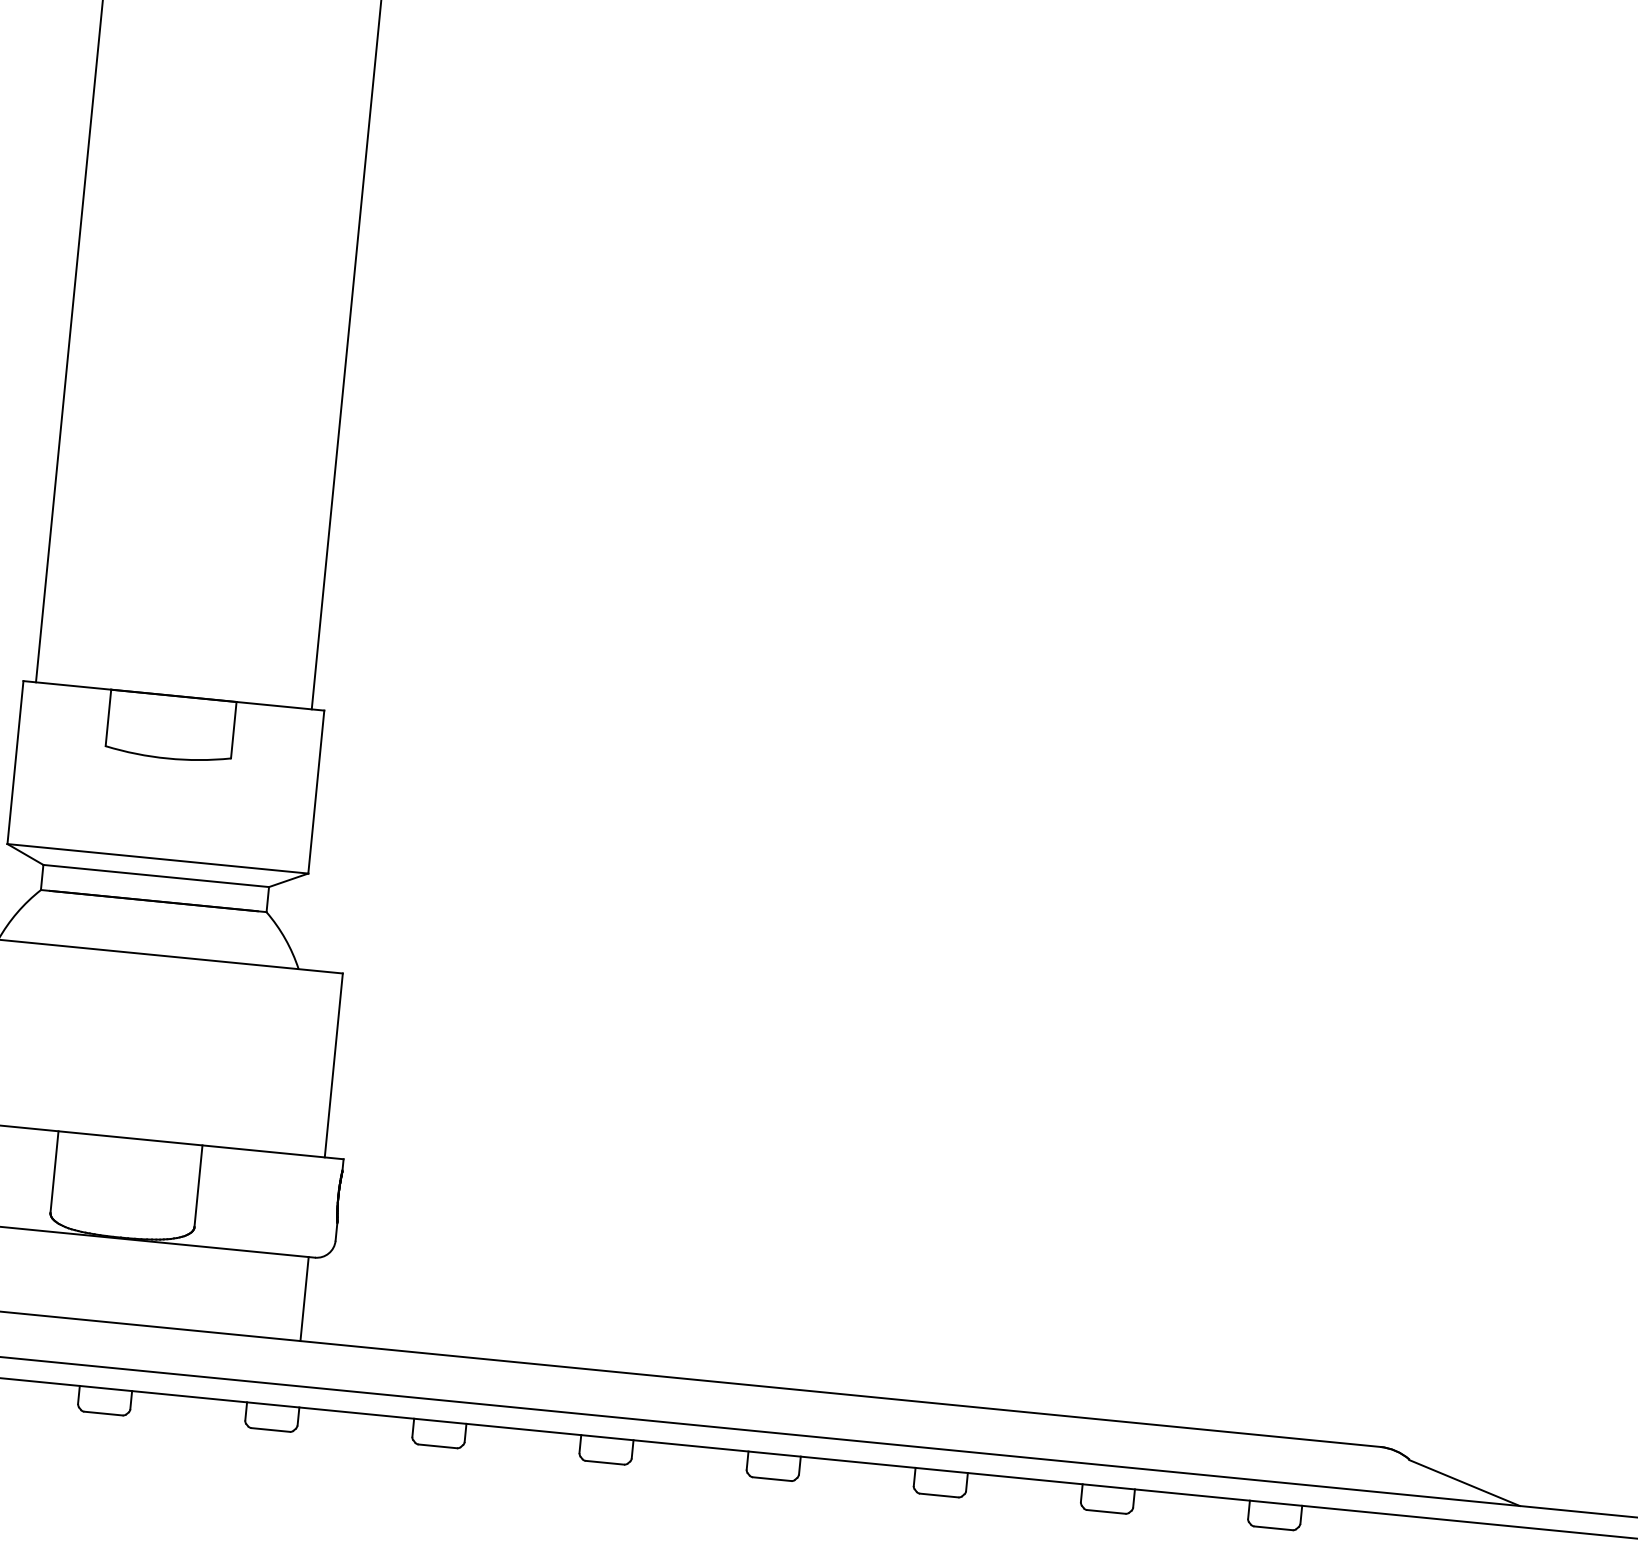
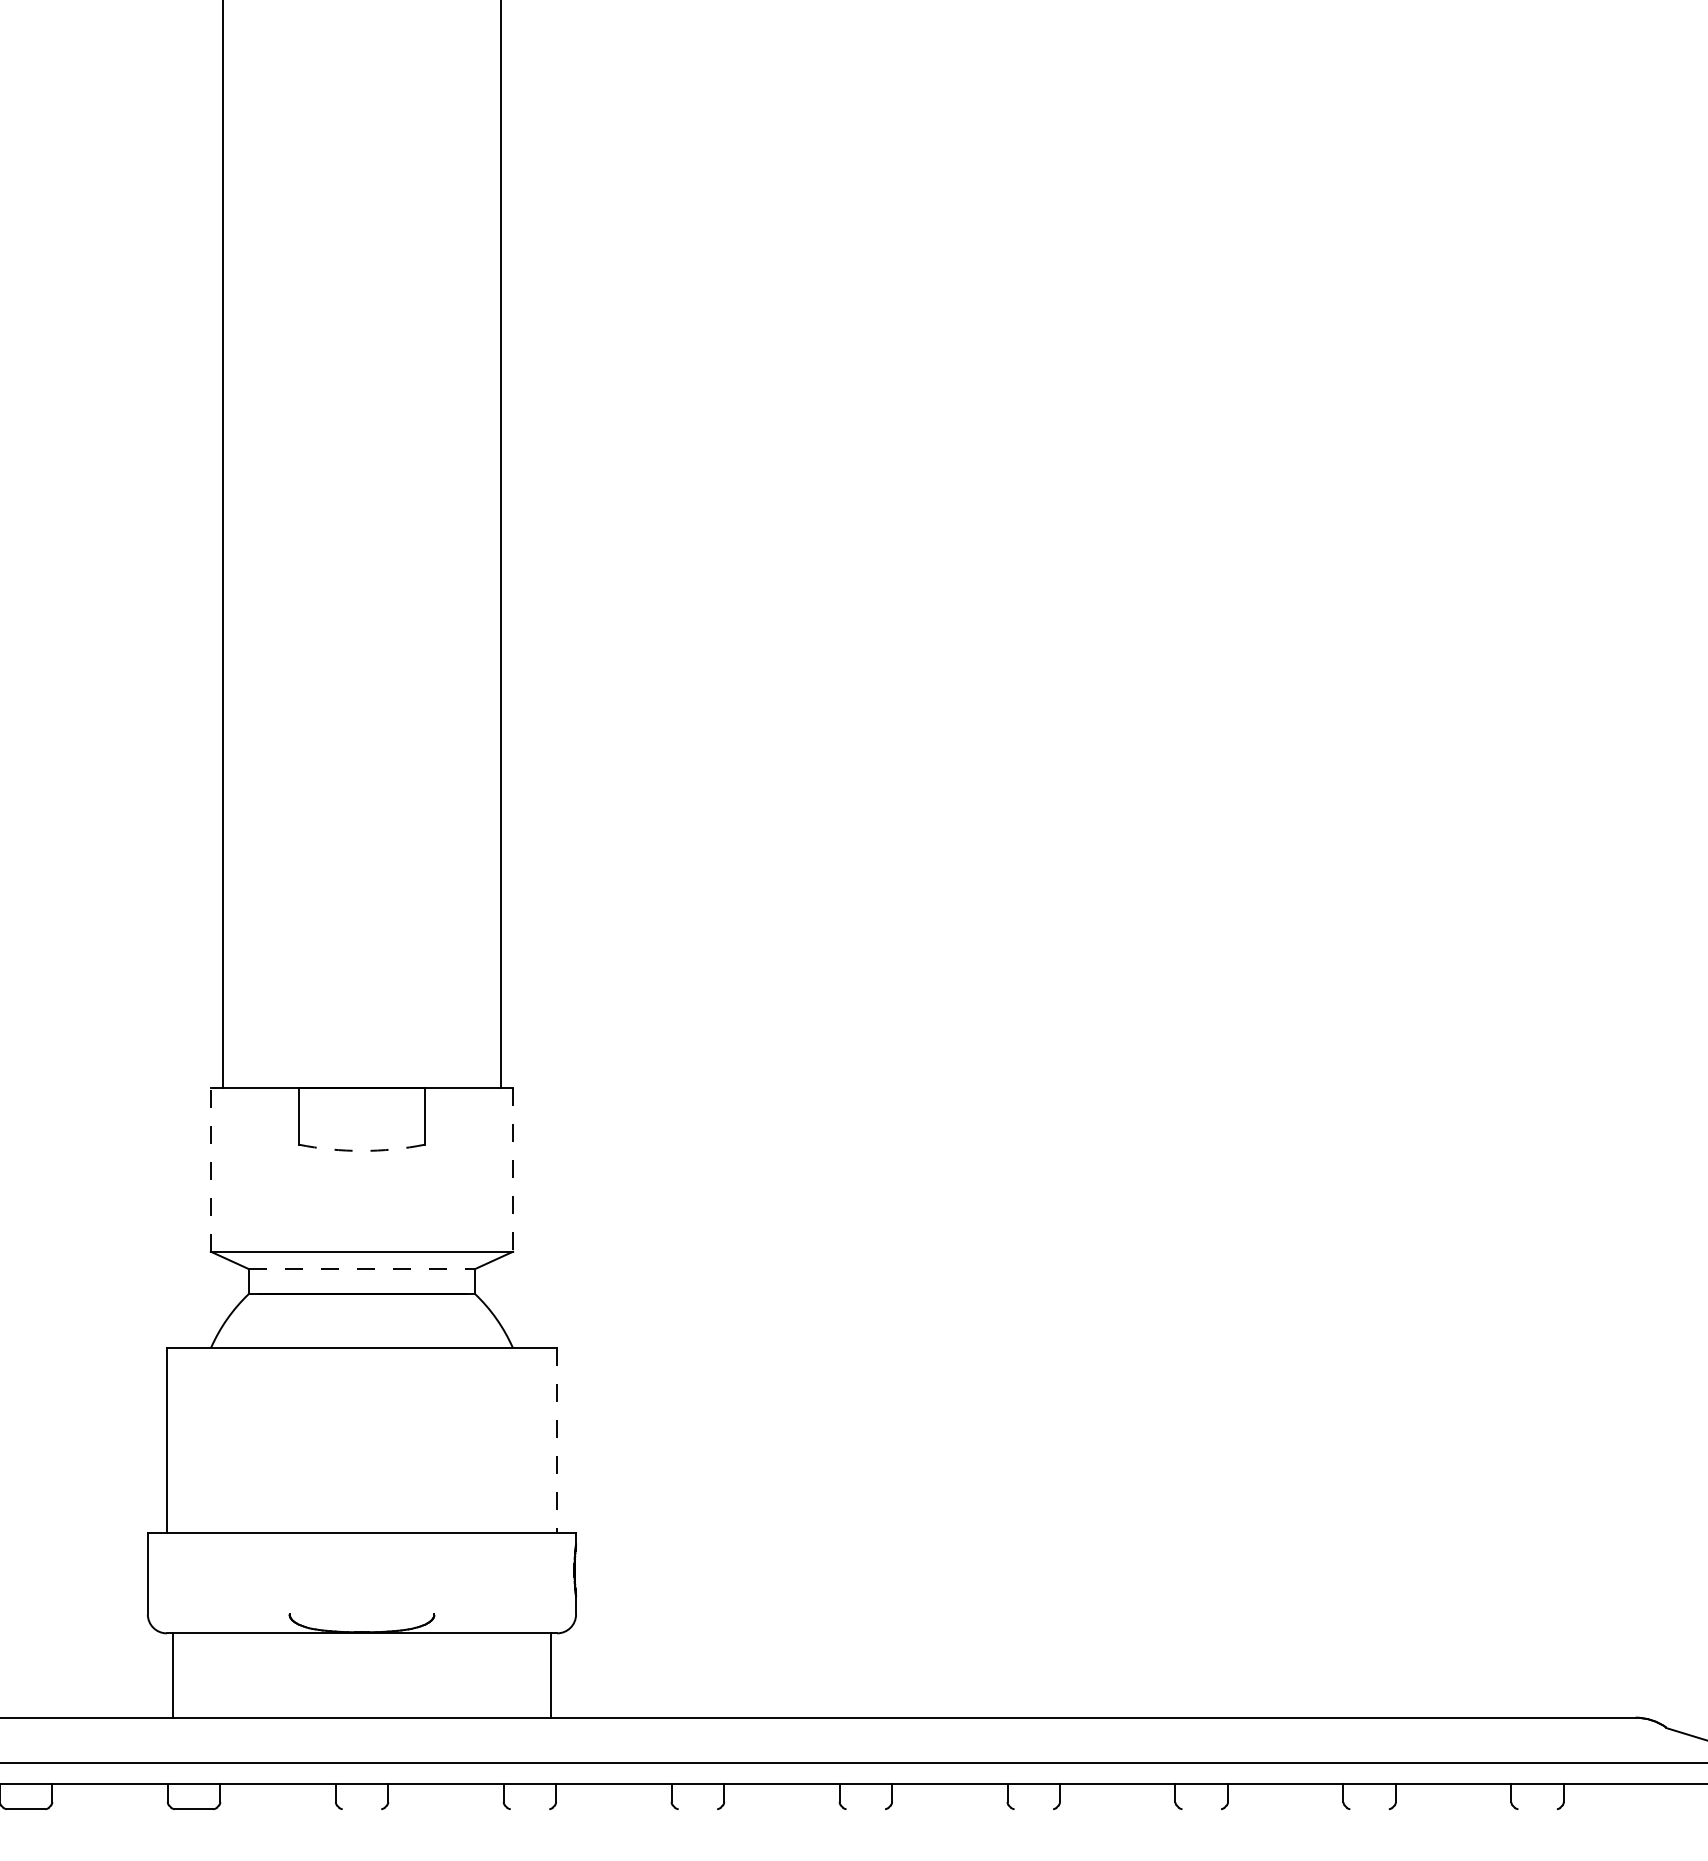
arc: (167, 758) -> (361, 1150), solid -> dashed
line: (15, 762) -> (210, 1169), solid -> dashed
line: (316, 791) -> (513, 1169), solid -> dashed
line: (156, 875) -> (362, 1268), solid -> dashed
line: (334, 1065) -> (557, 1440), solid -> dashed
line: (54, 1171) -> (289, 1573), removed
line: (198, 1186) -> (434, 1573), removed
line: (103, 1413) -> (361, 1809), removed
line: (270, 1430) -> (529, 1809), removed
line: (437, 1446) -> (697, 1809), removed
line: (604, 1463) -> (865, 1809), removed
line: (771, 1479) -> (1033, 1809), removed
line: (939, 1495) -> (1201, 1809), removed
line: (1106, 1512) -> (1369, 1809), removed
line: (1273, 1528) -> (1537, 1809), removed

